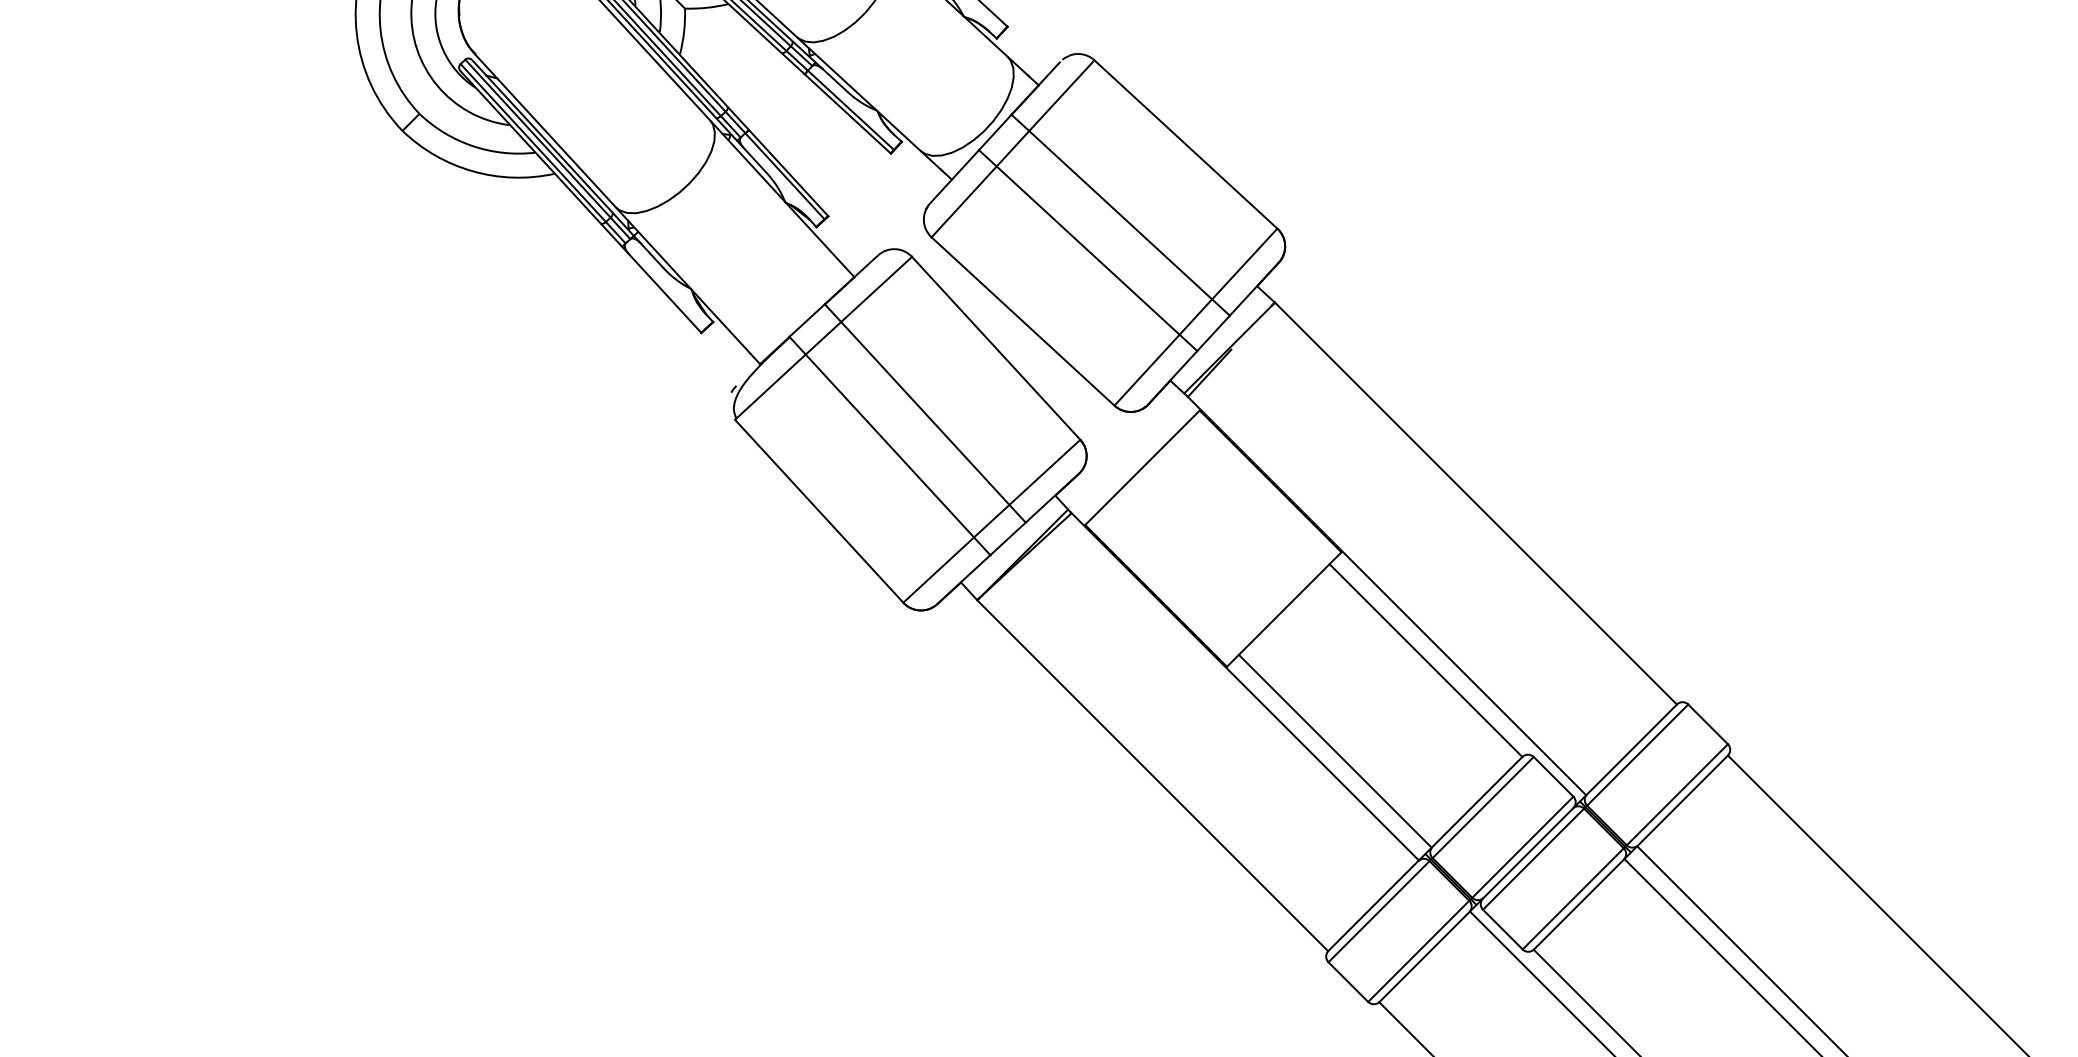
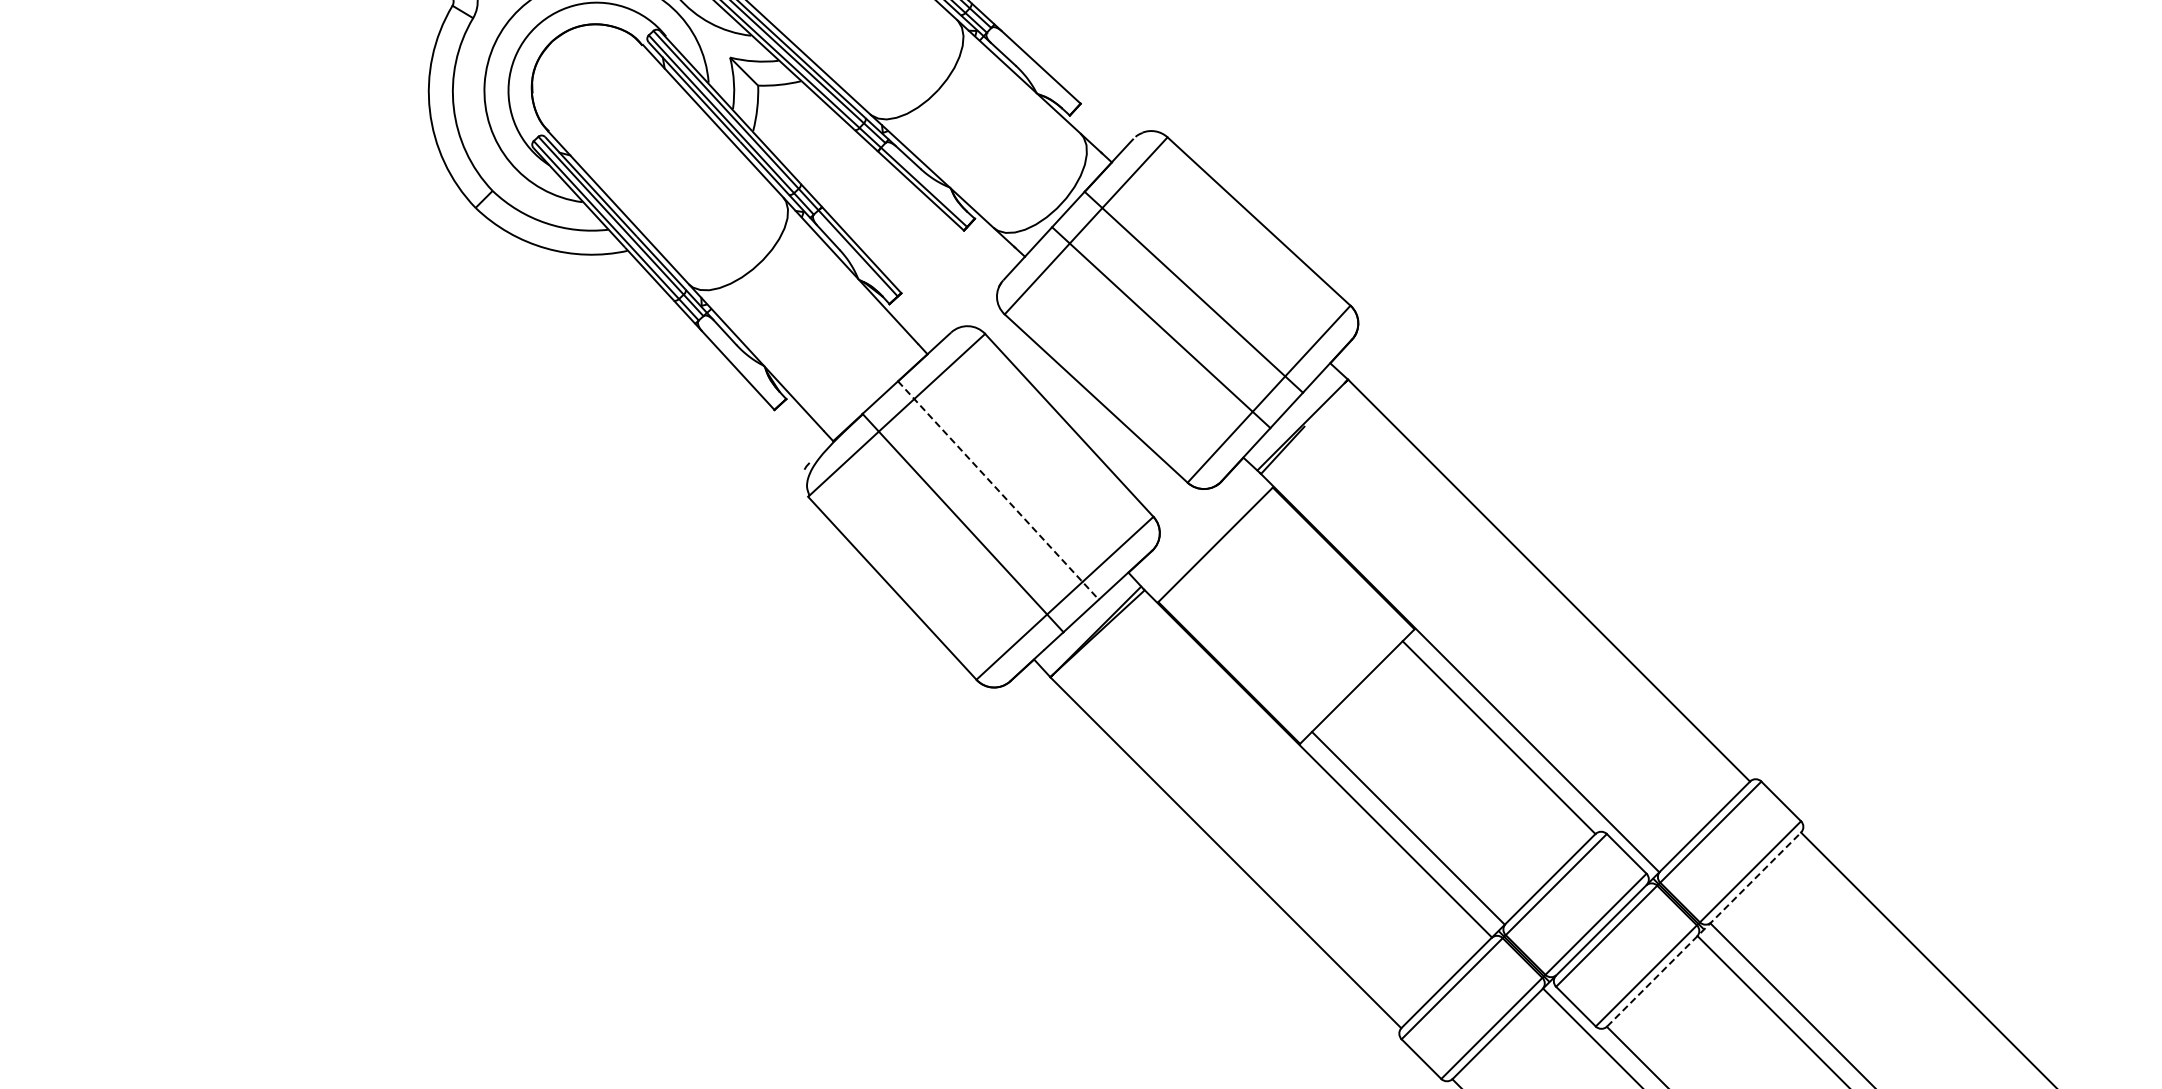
line: (925, 413) -> (998, 490), solid -> dashed
line: (1631, 852) -> (1704, 929), solid -> dashed

